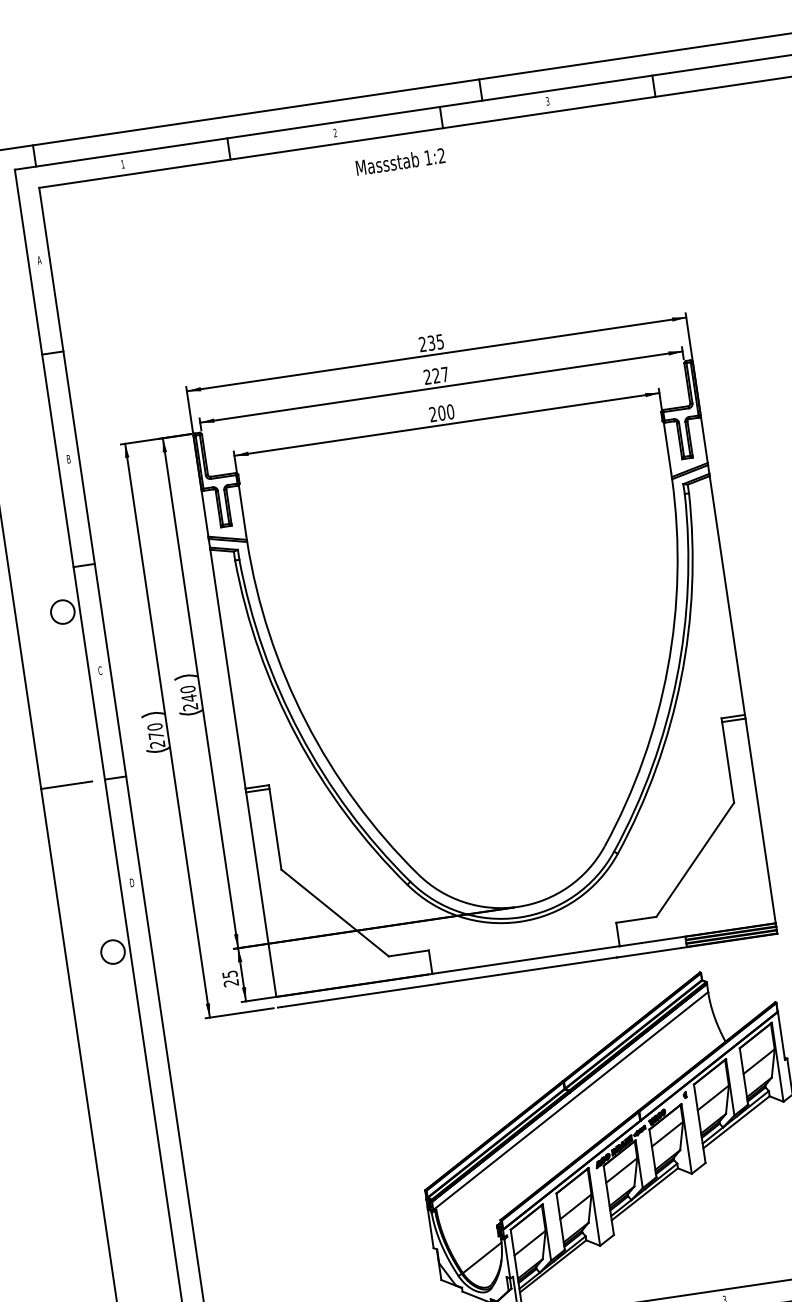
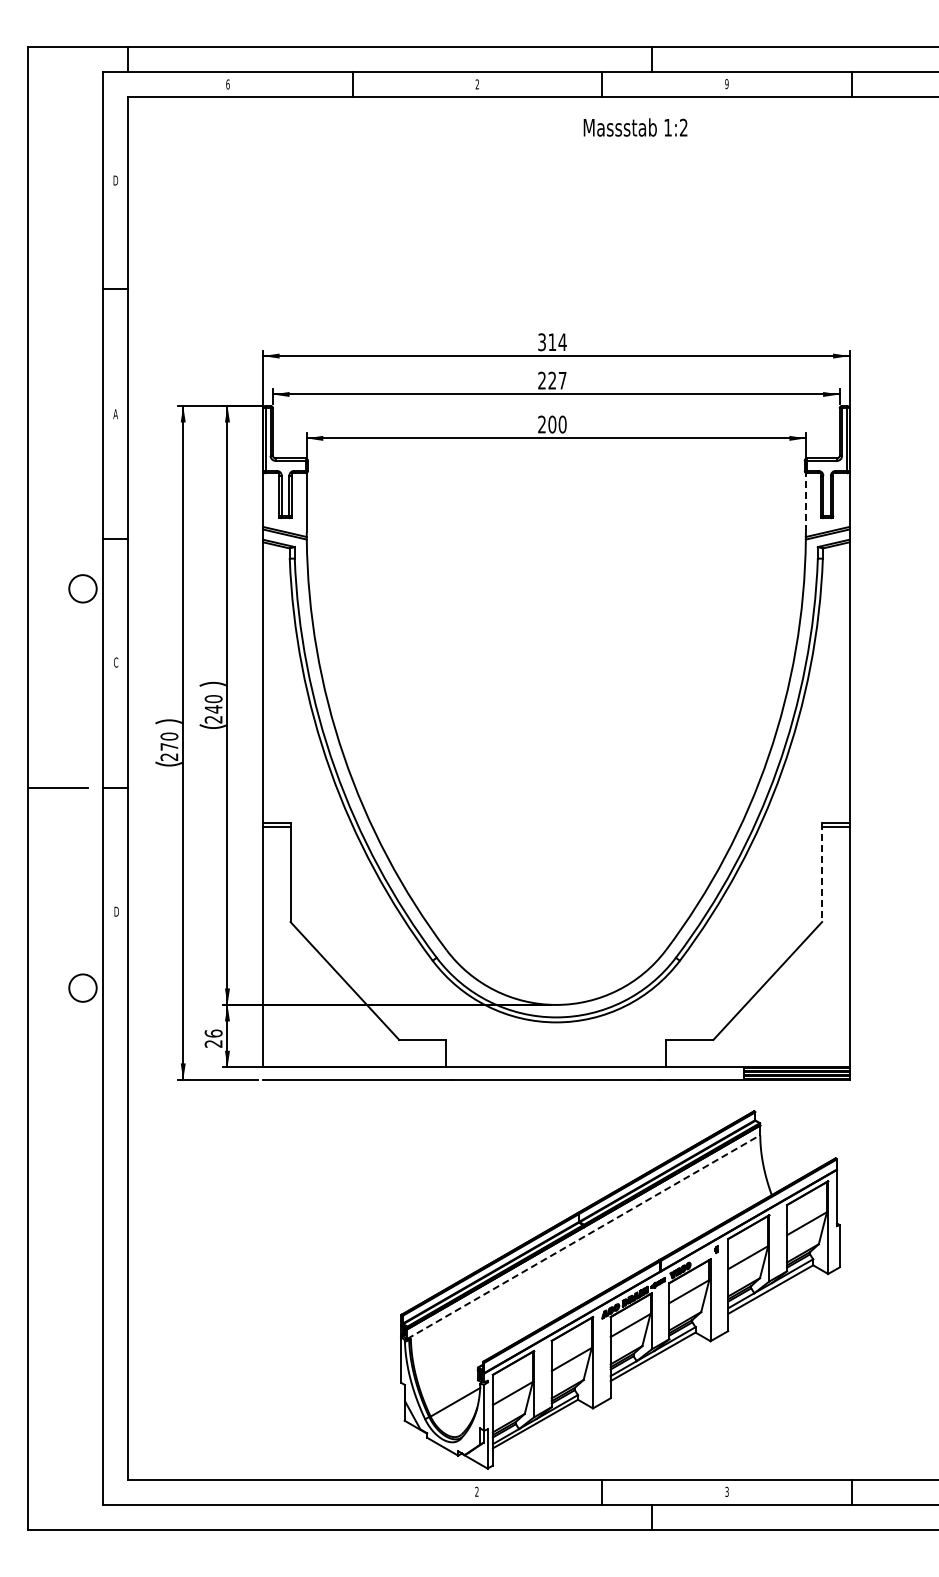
text: (547, 100) -> (726, 83), 3 -> 9
text: (400, 161) -> (635, 127), moved
text: (122, 164) -> (227, 84), 1 -> 6
text: (39, 260) -> (115, 180), A -> D
text: (431, 343) -> (552, 342), 235 -> 314
line: (667, 447) -> (805, 502), solid -> dashed
text: (68, 459) -> (115, 414), B -> A
line: (728, 760) -> (822, 872), solid -> dashed
text: (229, 974) -> (213, 1033), 25 -> 26
line: (570, 1101) -> (583, 1237), solid -> dashed

